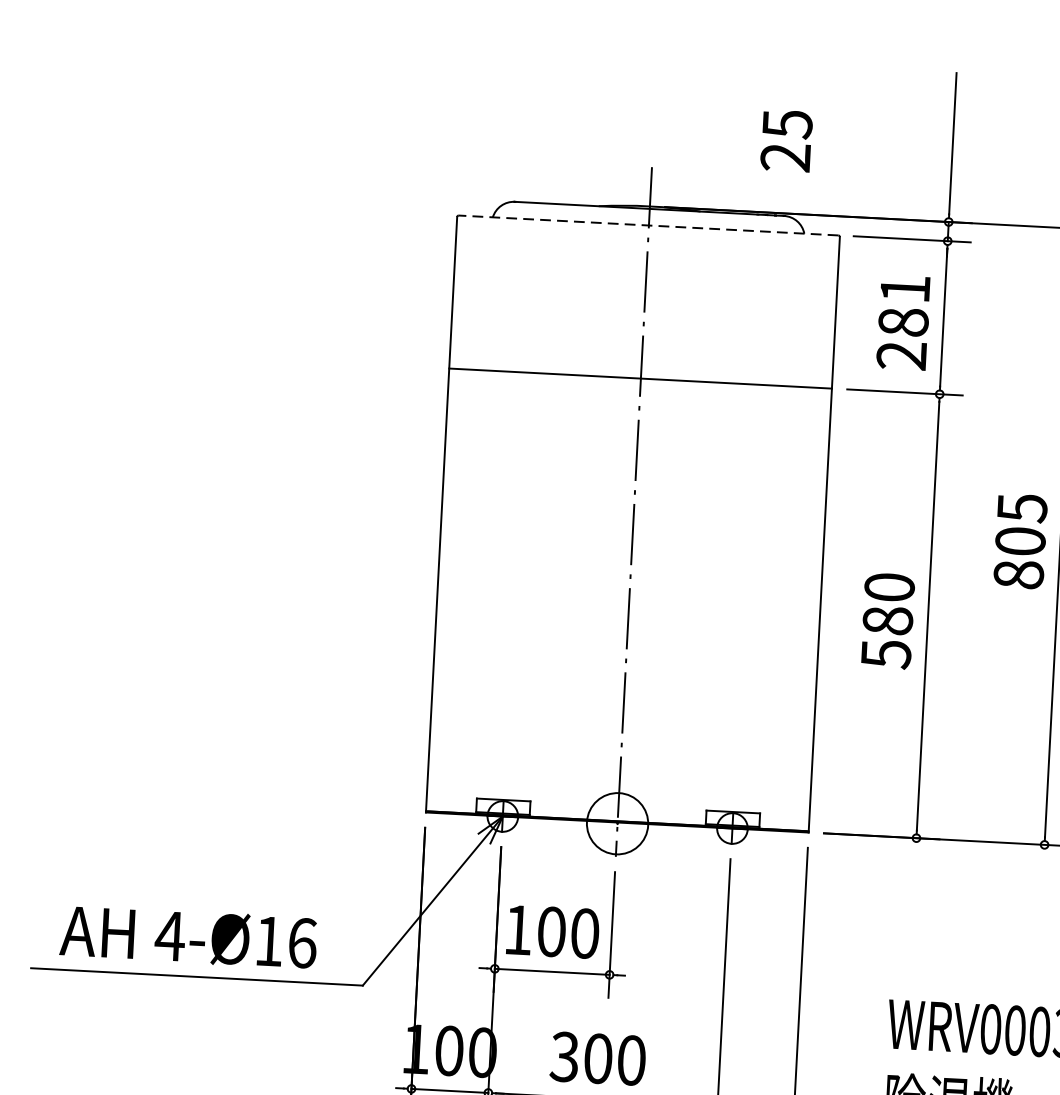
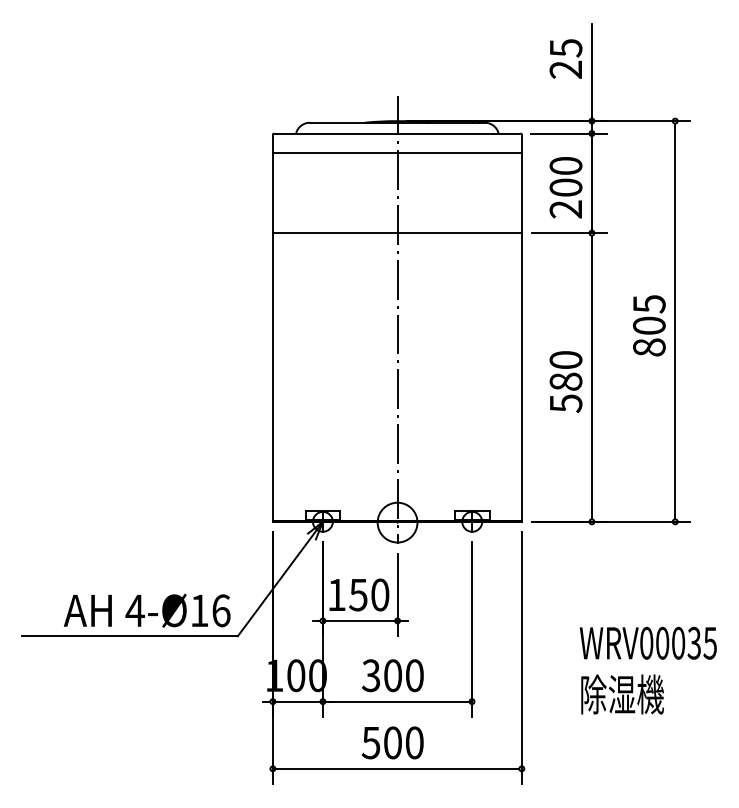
text: (785, 140) -> (565, 58), moved
line: (647, 225) -> (396, 133), dashed -> solid
line: (645, 256) -> (396, 153), added
text: (903, 305) -> (565, 176), 281 -> 200
text: (551, 931) -> (358, 594), 100 -> 150
text: (187, 936) -> (146, 610), moved

